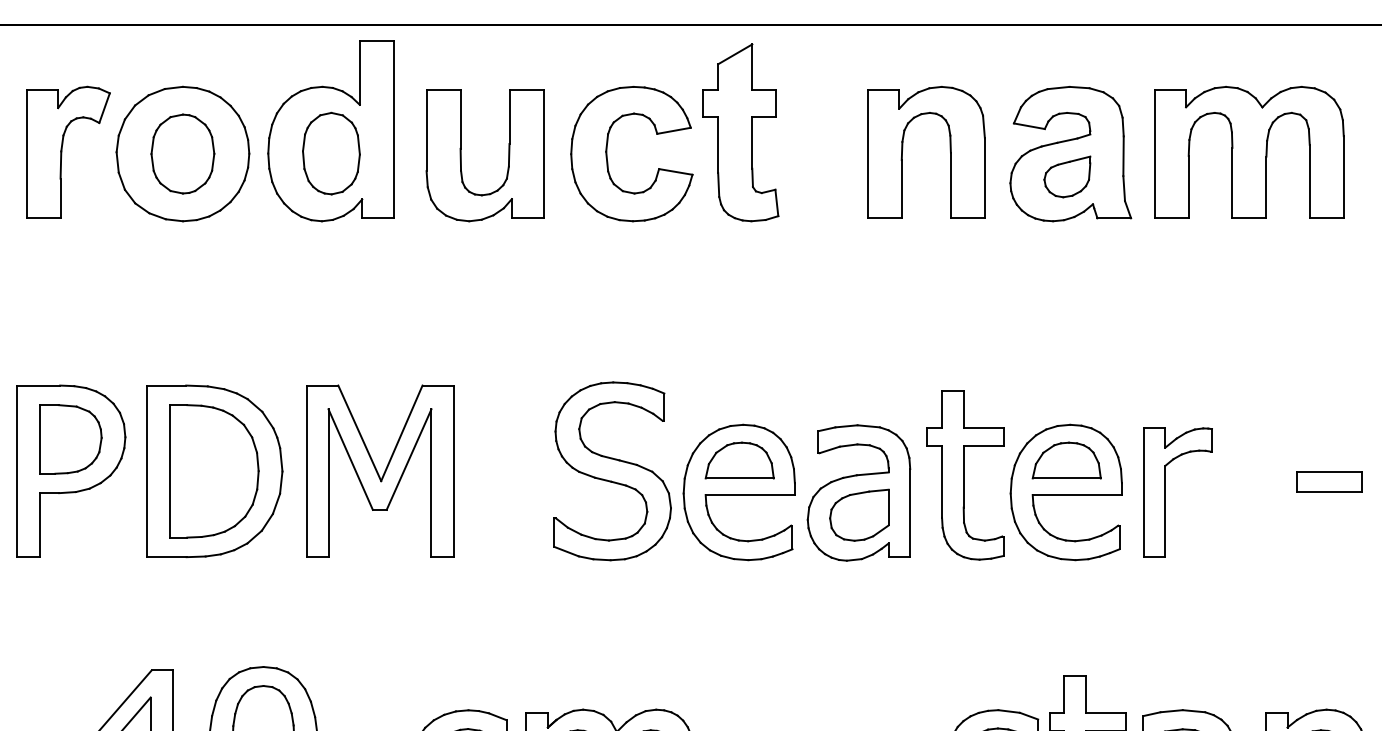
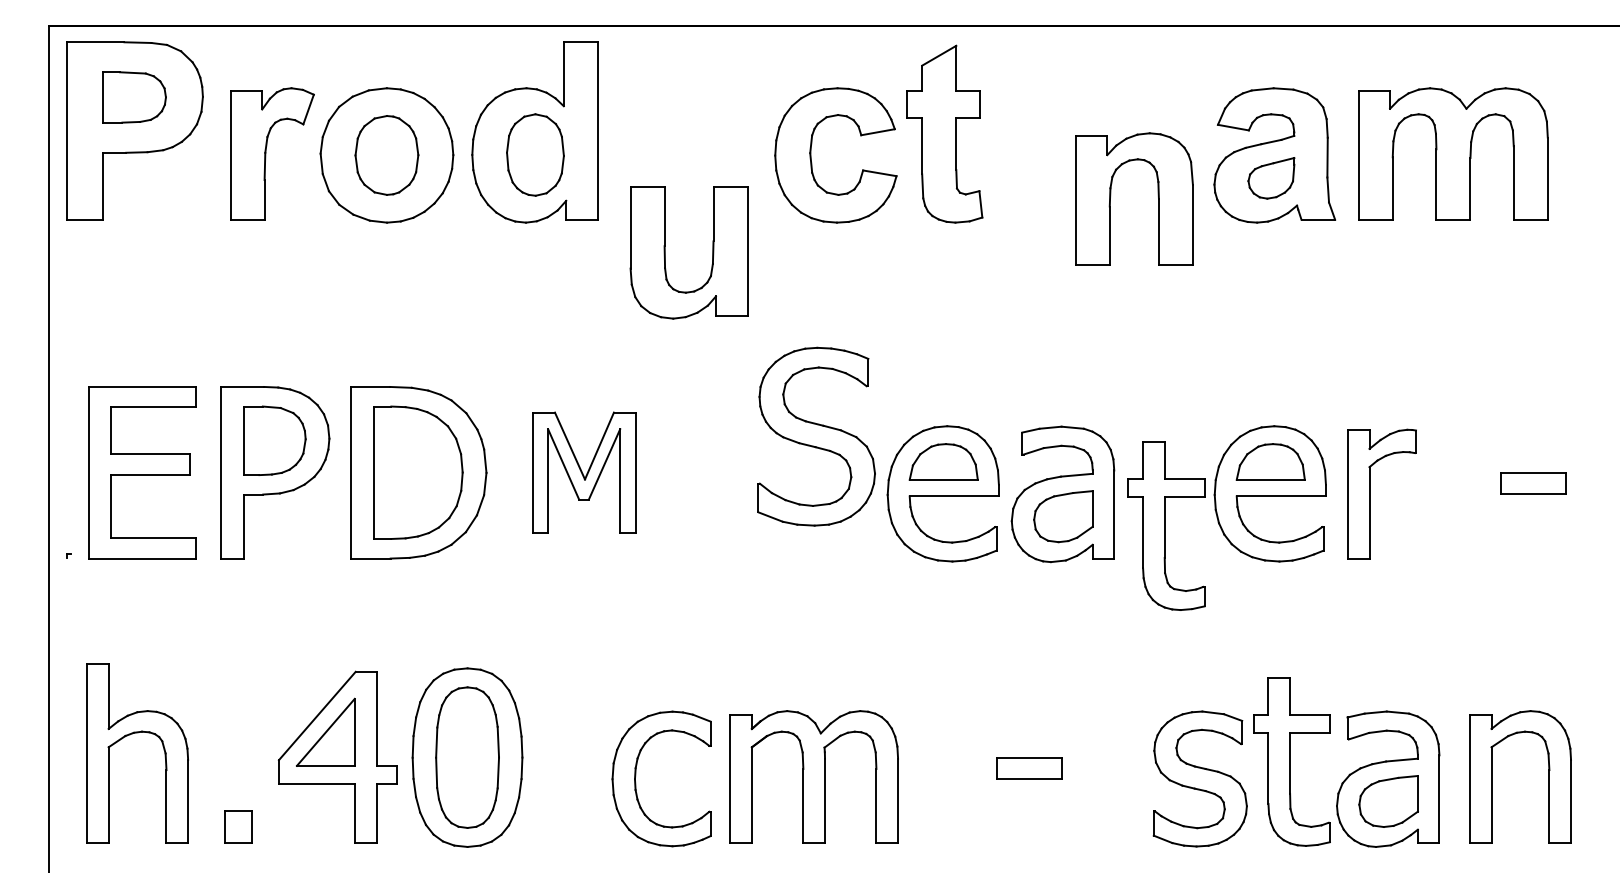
part: (903, 149) -> (1111, 195), moved
part: (461, 155) -> (665, 252), moved
part: (380, 471) -> (584, 472), size x0.7
part: (612, 471) -> (816, 436), moved
part: (965, 475) -> (1166, 525), moved

